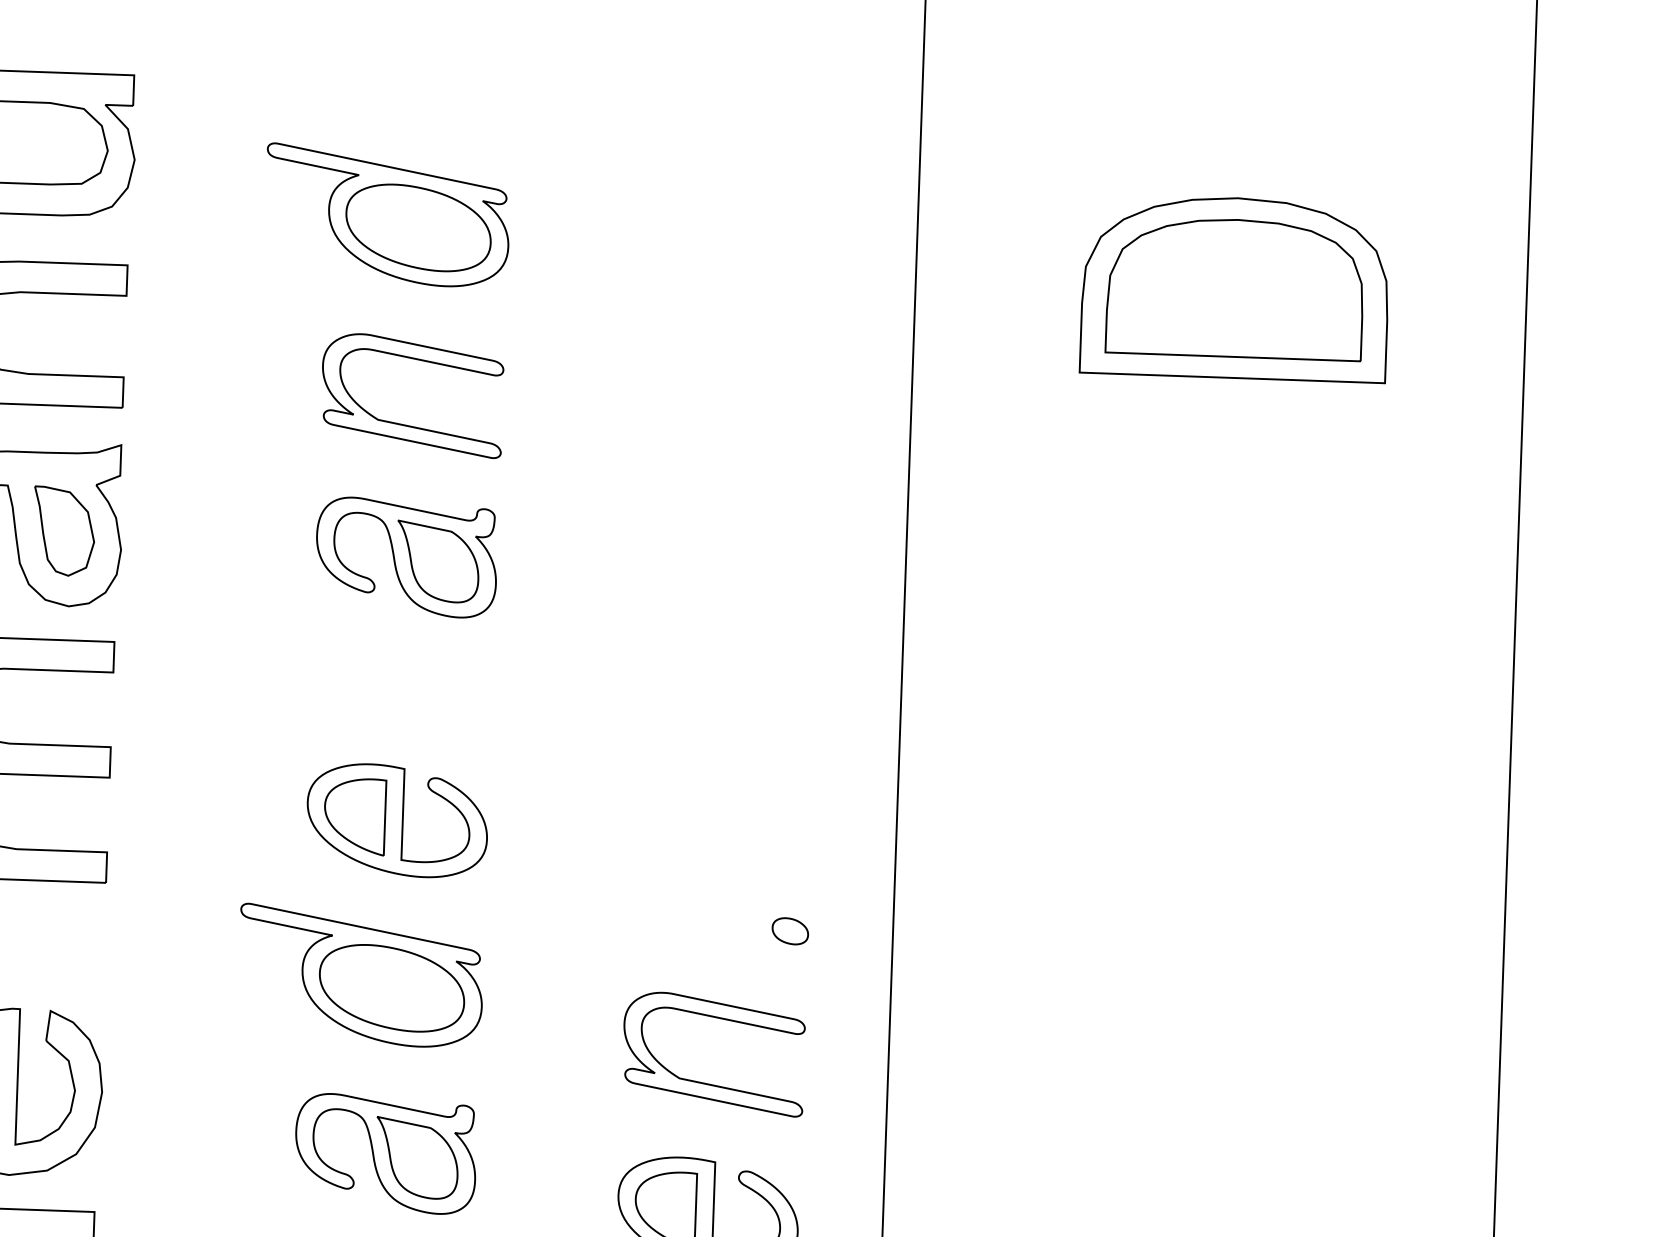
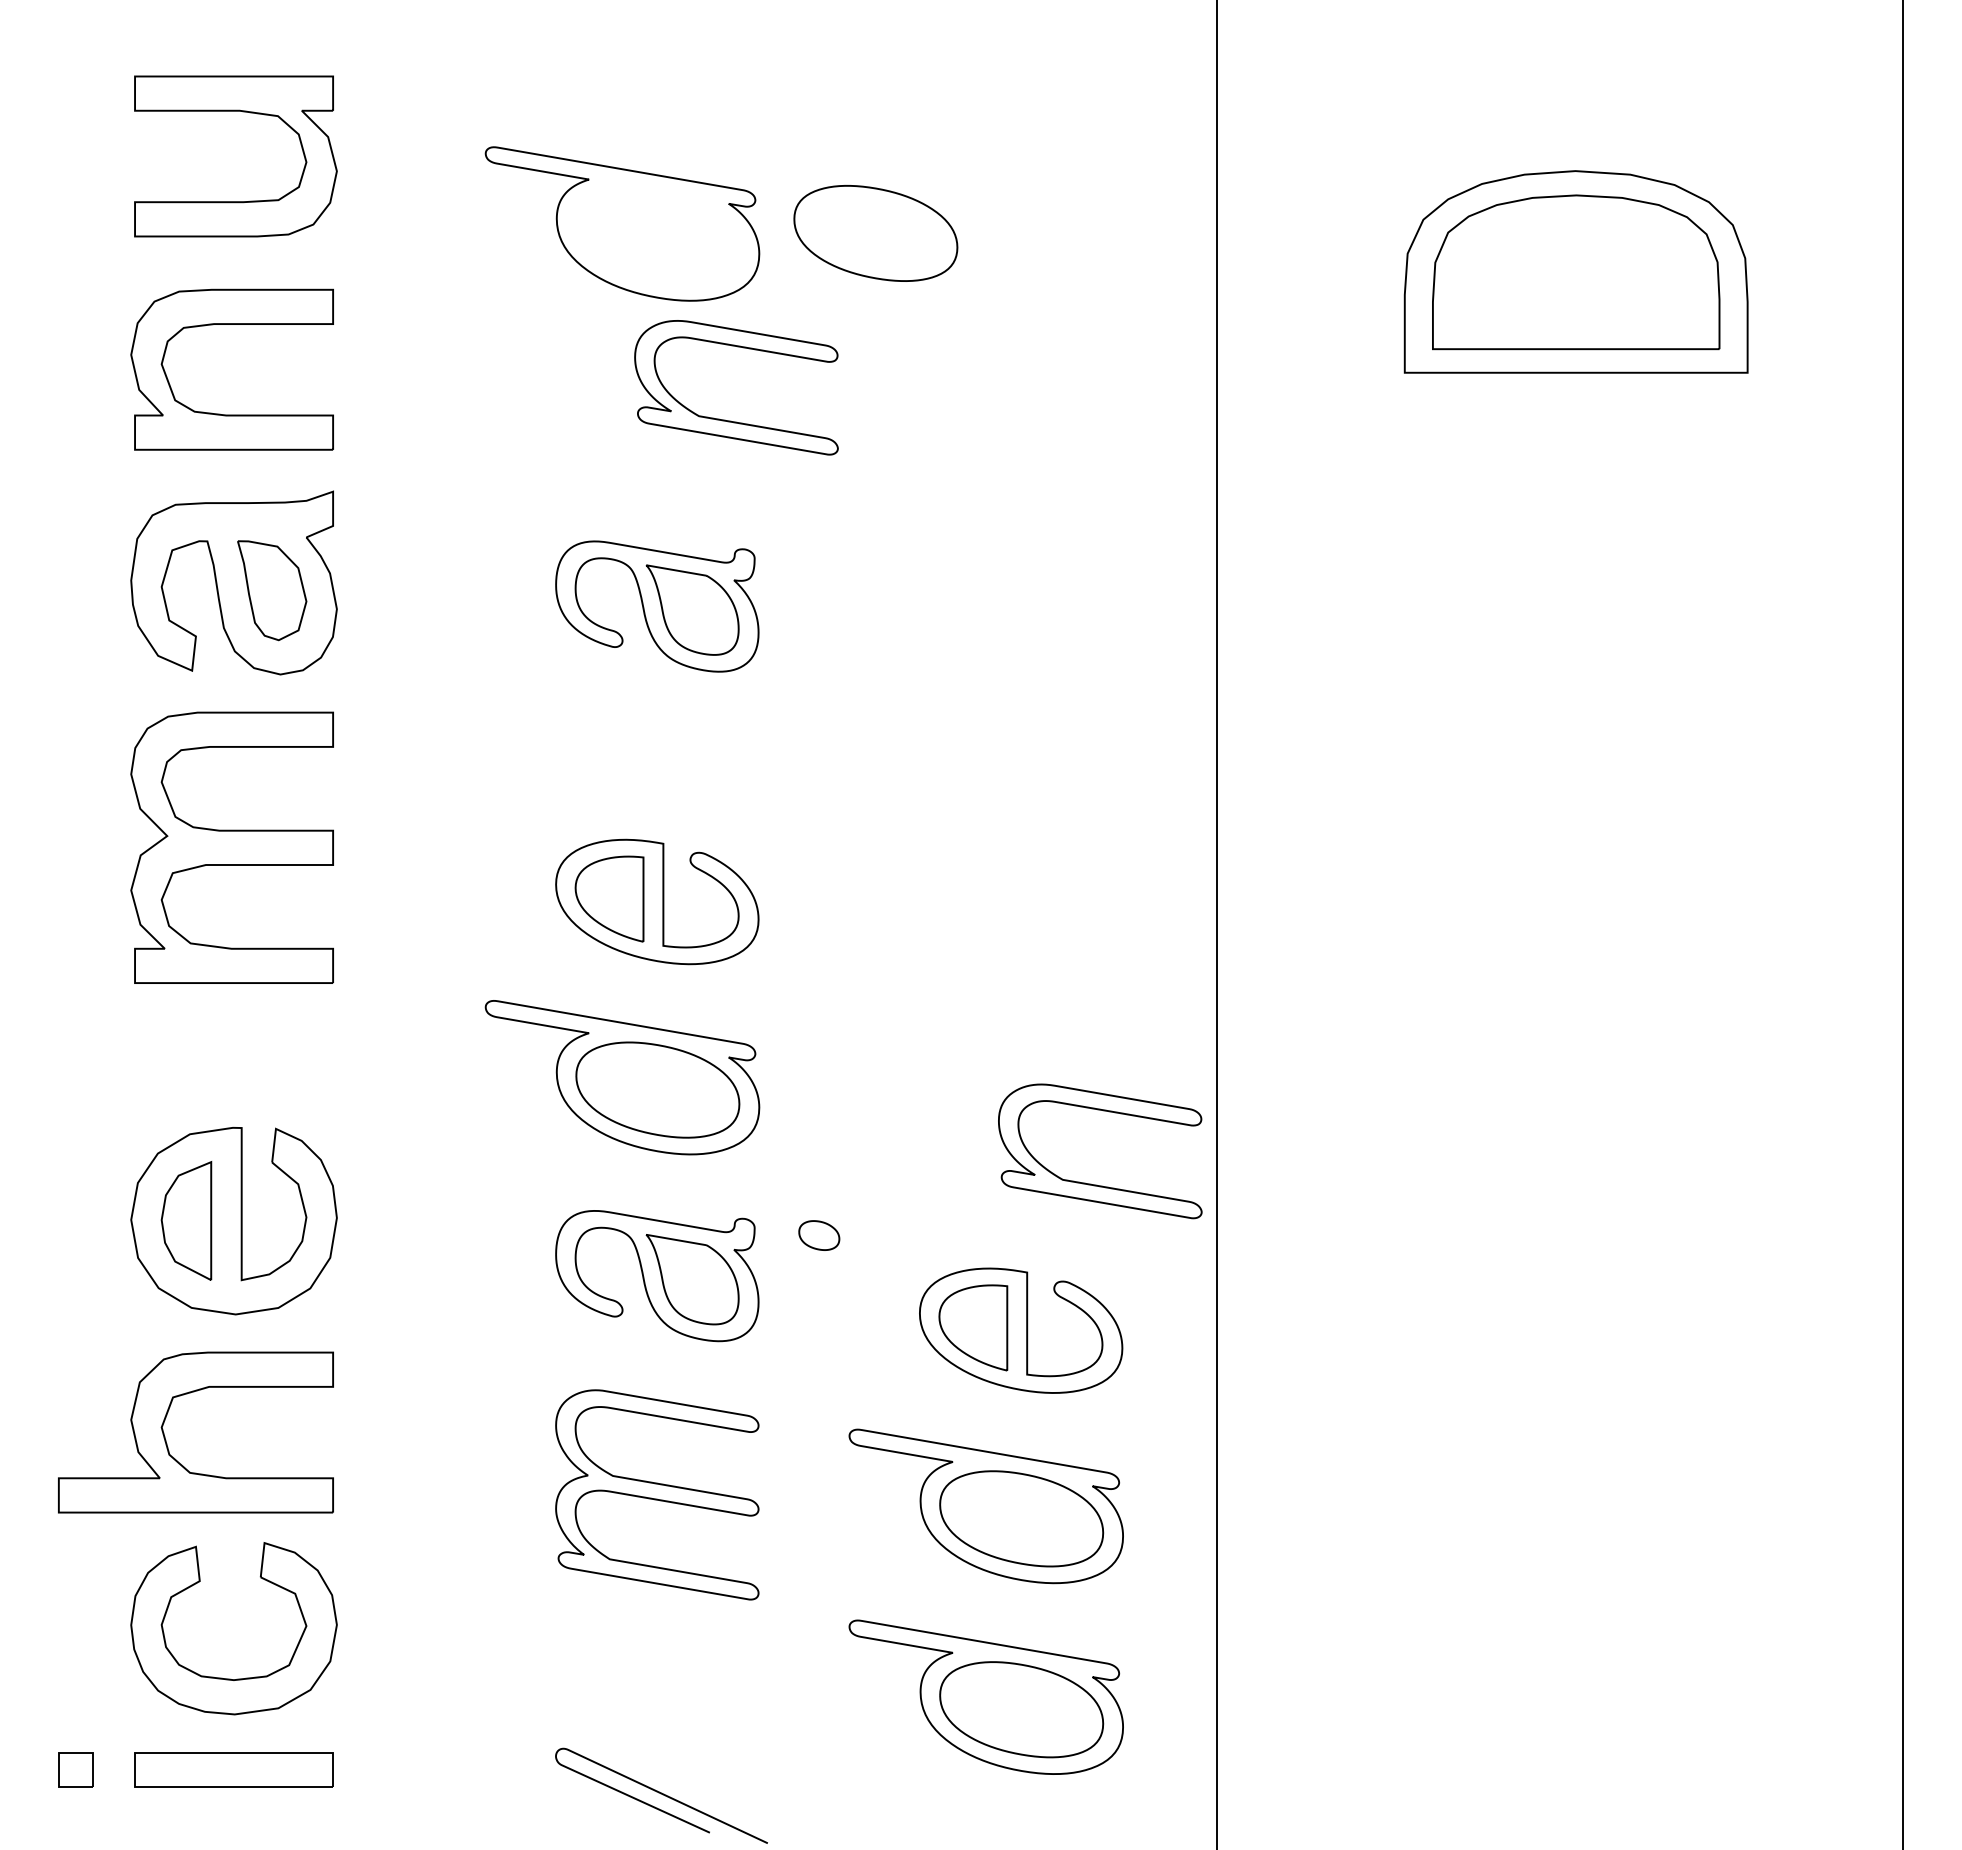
part: (418, 227) -> (875, 233), moved
part: (406, 424) -> (731, 420), moved
part: (790, 931) -> (819, 1235), moved
part: (704, 1082) -> (1091, 1183), moved

